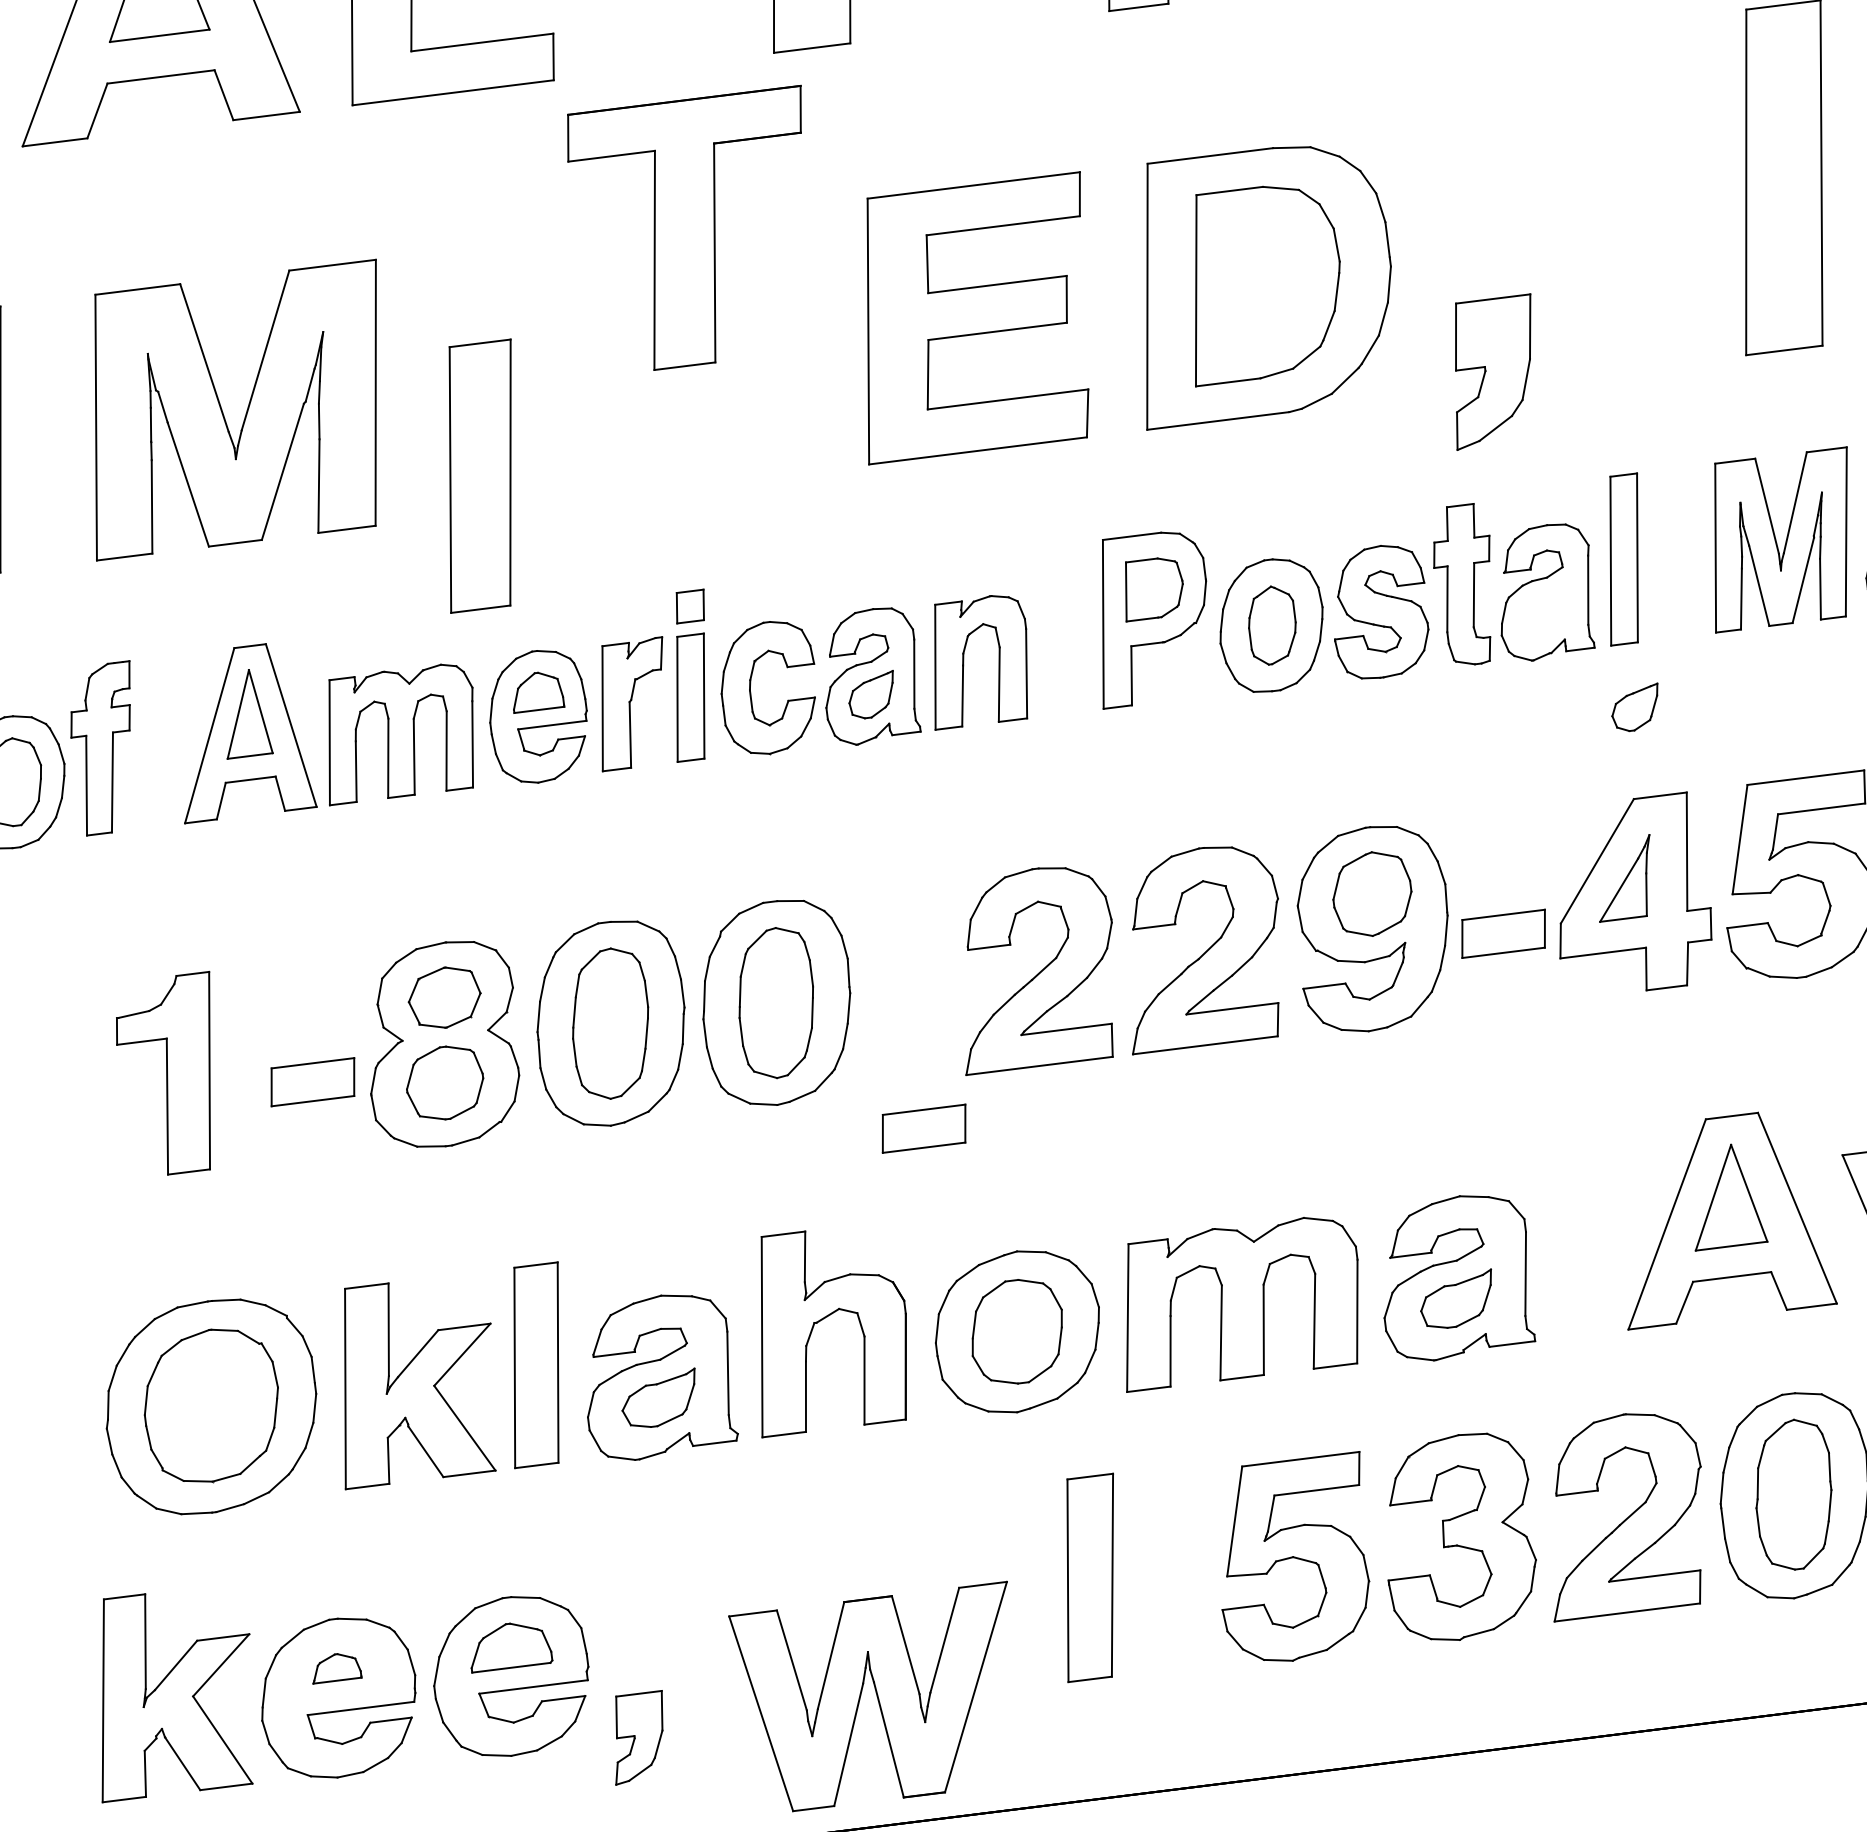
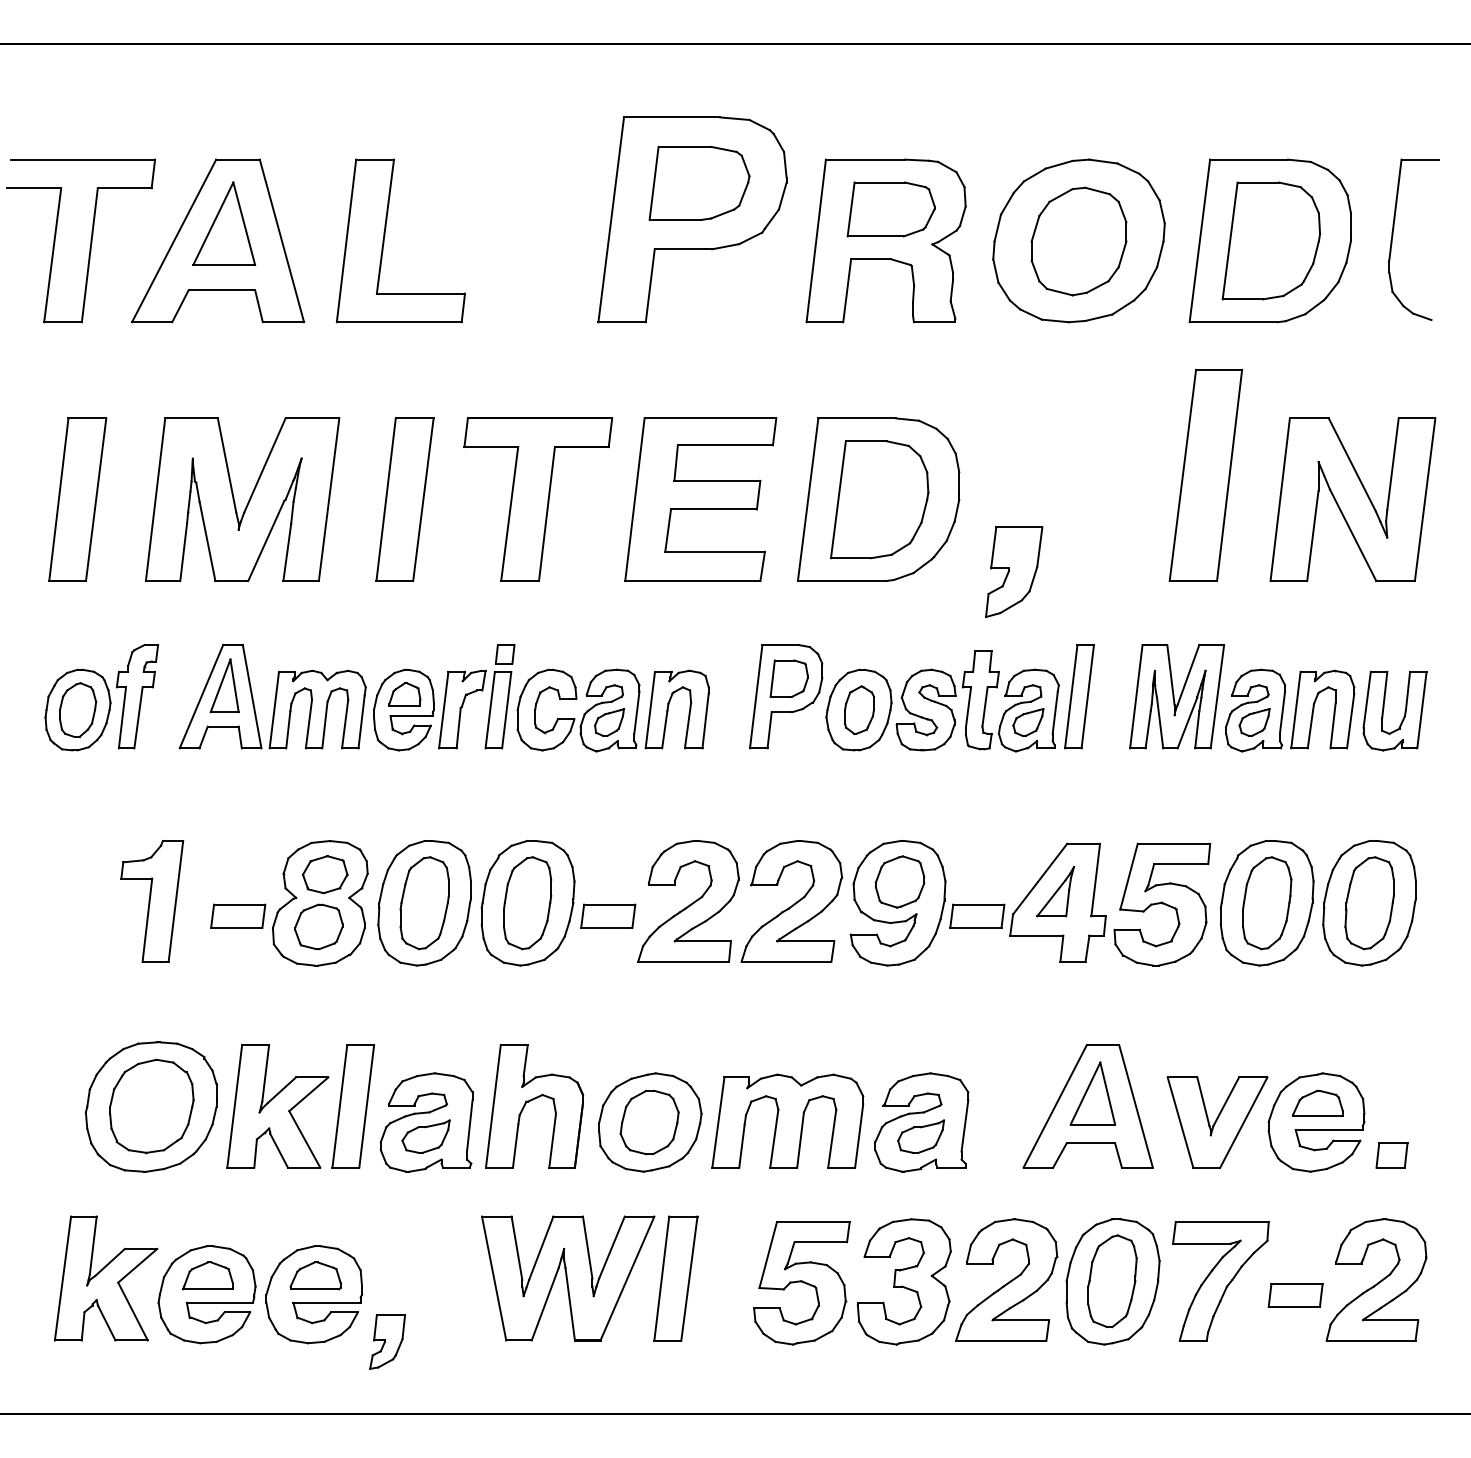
part: (698, 231) -> (538, 499), moved
part: (480, 476) -> (404, 499), moved
part: (1636, 708) -> (1028, 722), moved
part: (924, 1127) -> (608, 915), moved
part: (335, 1666) -> (207, 1275), size x1.67
part: (880, 1698) -> (568, 1278), moved

